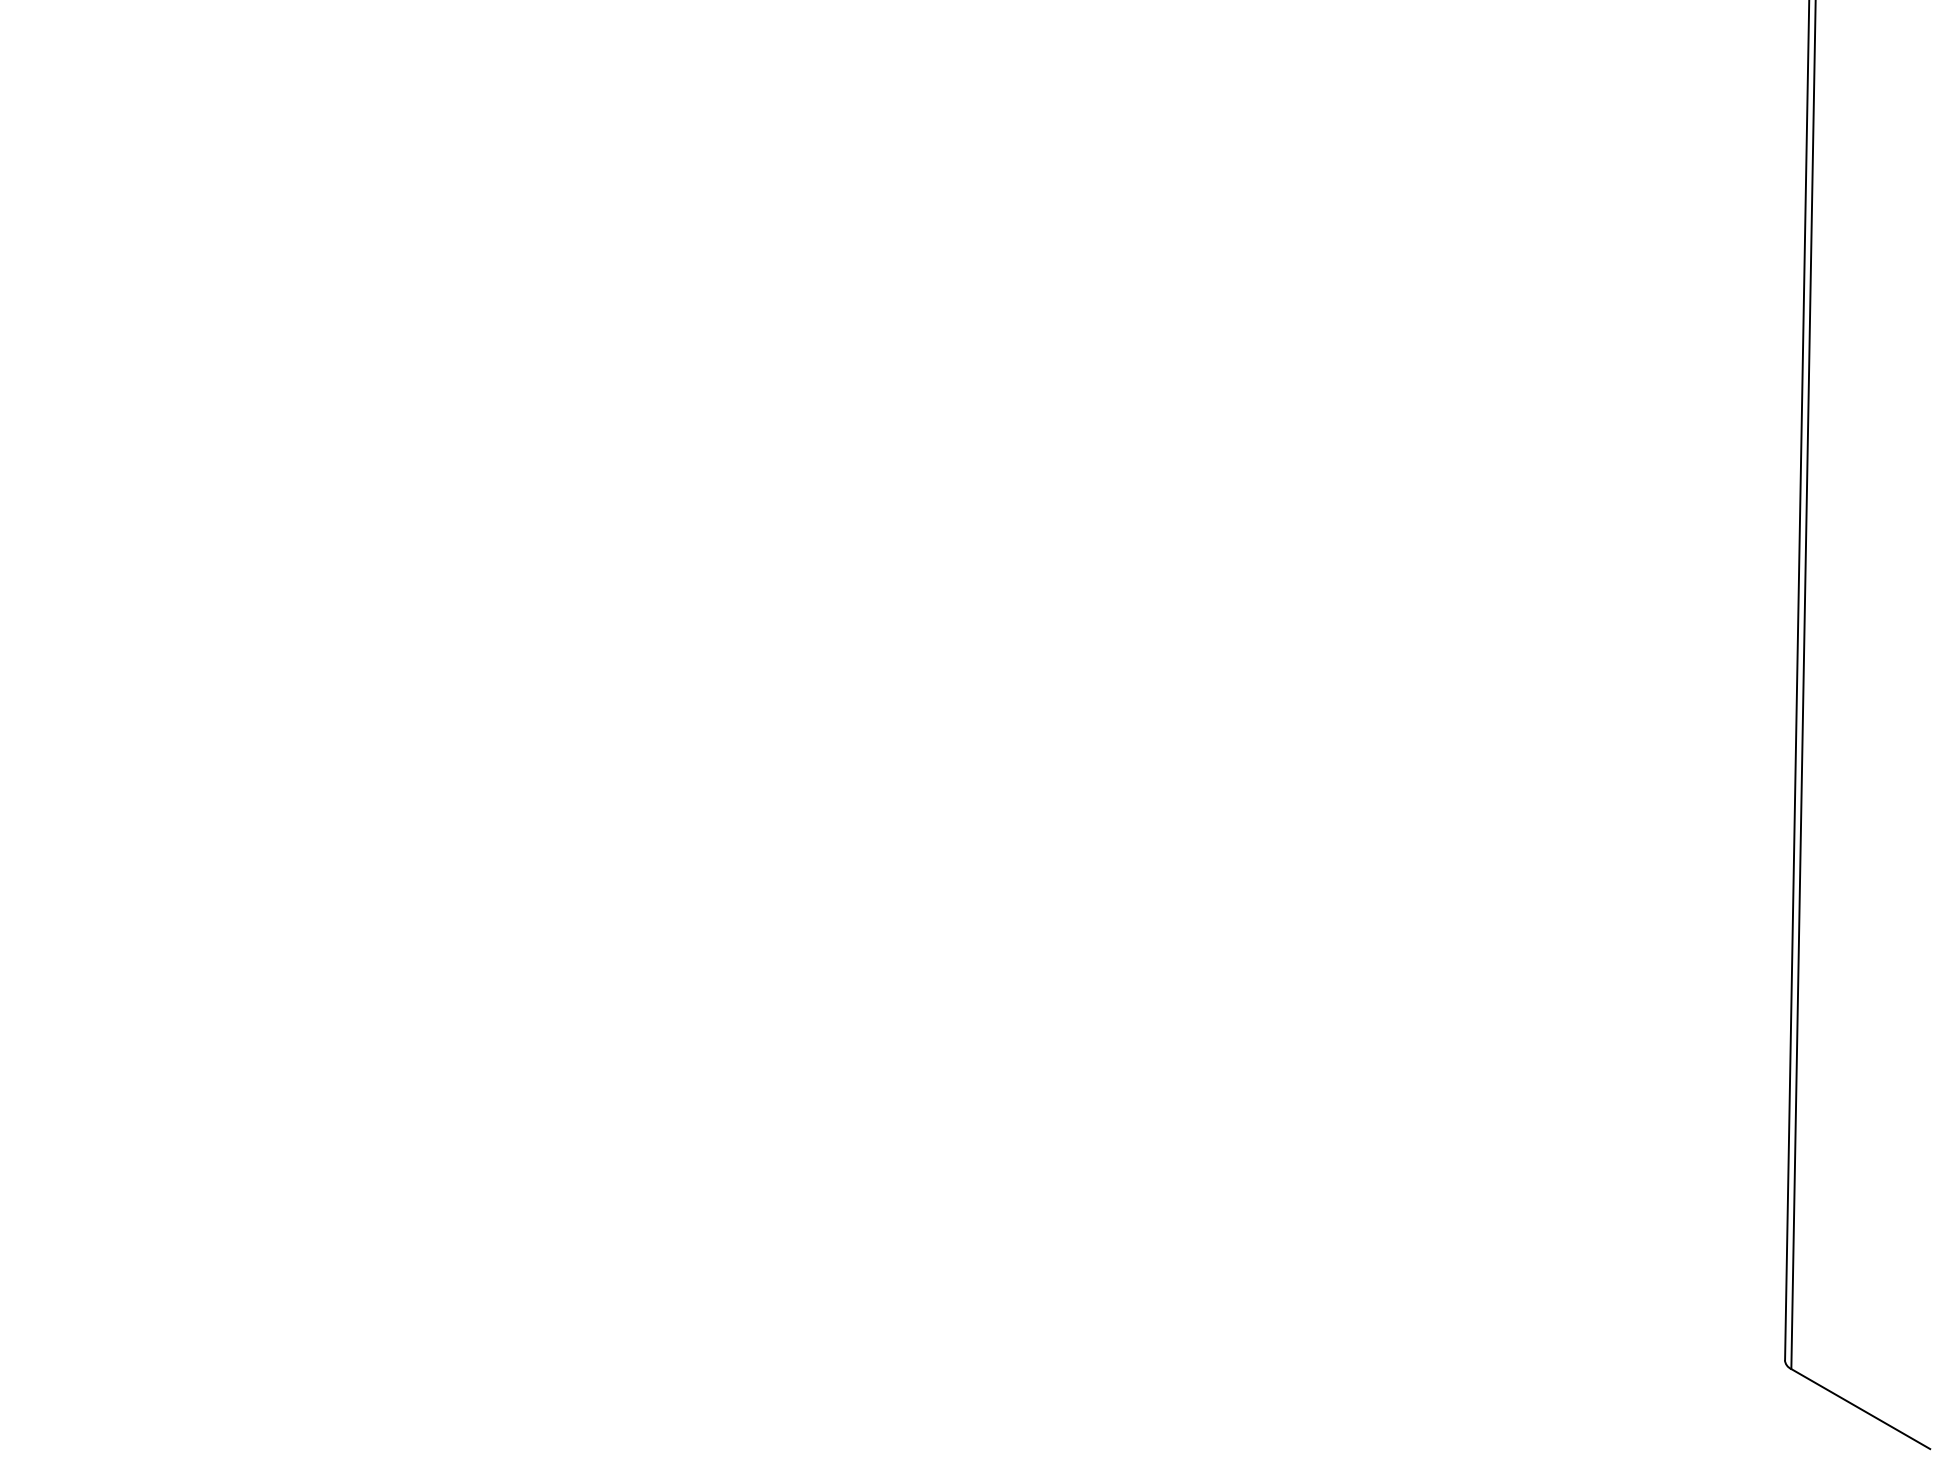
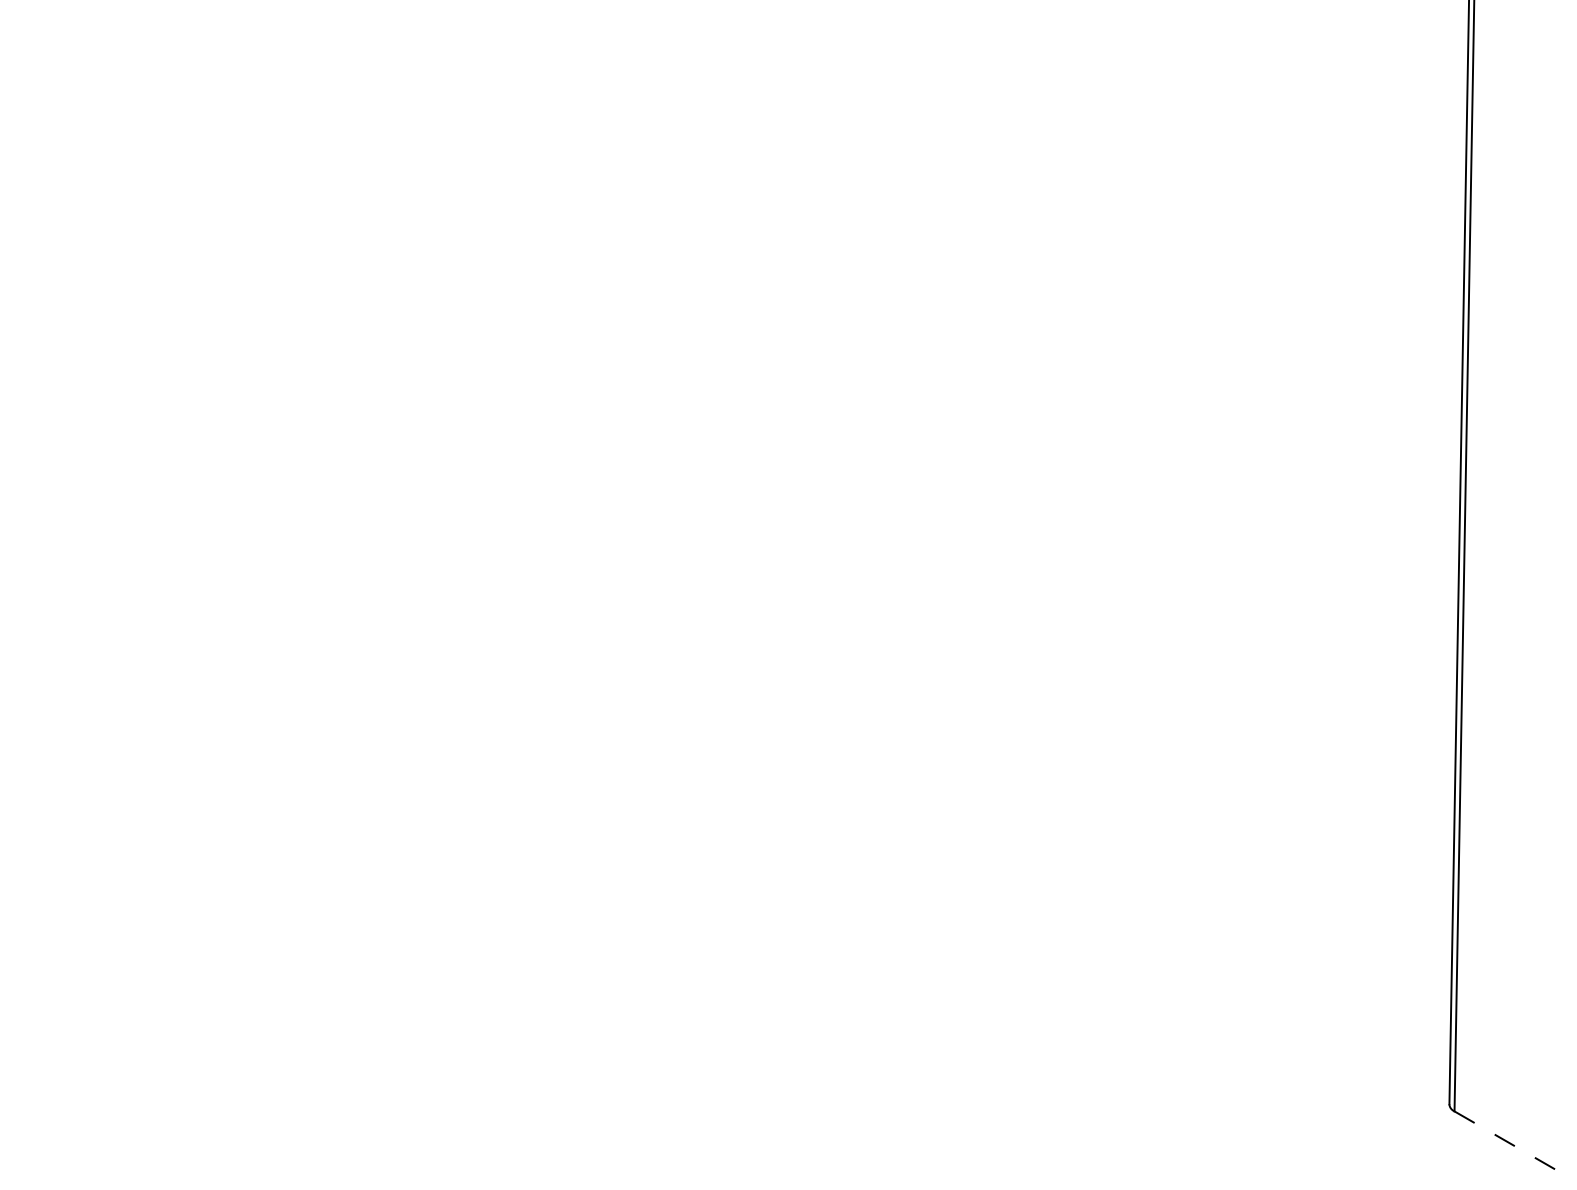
line: (1861, 1409) -> (1511, 1144), solid -> dashed

